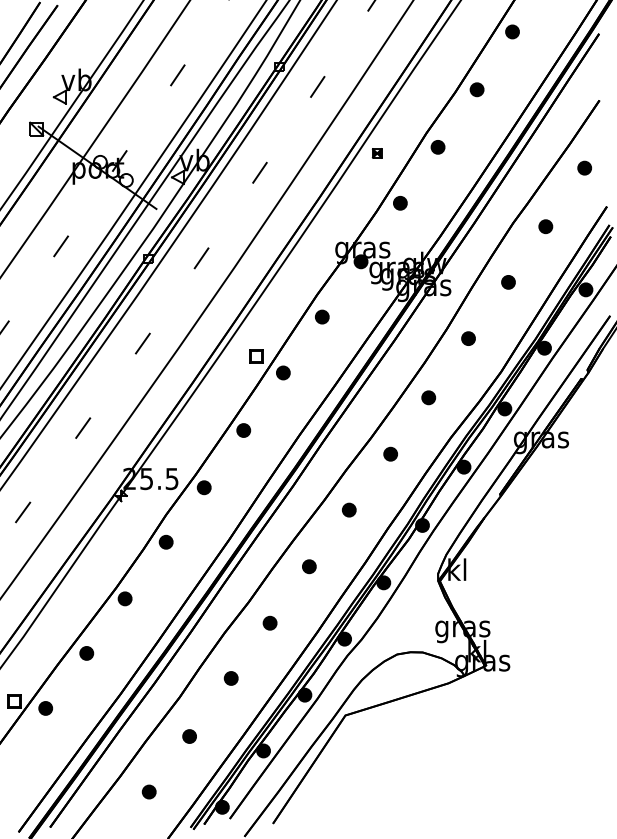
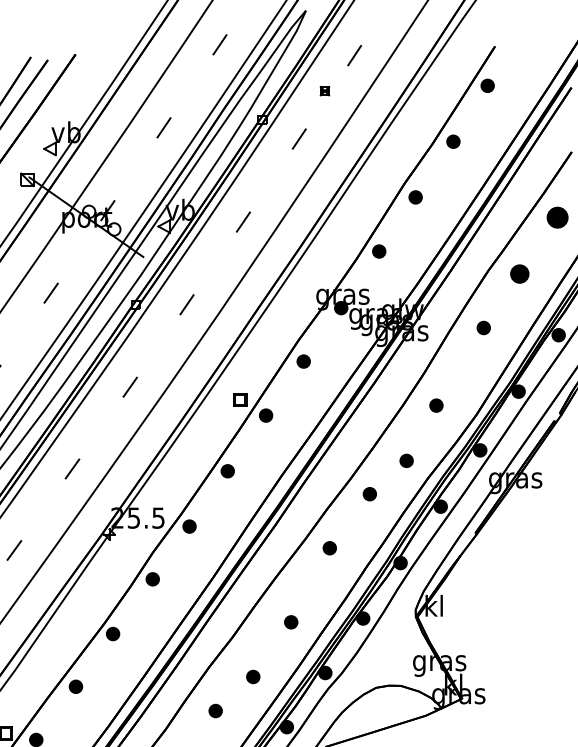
part: (376, 153) -> (324, 91), moved
part: (584, 167) -> (557, 216), size x1.6
part: (545, 226) -> (519, 273), size x1.4
part: (468, 338) -> (436, 405), moved
part: (428, 397) -> (406, 460), moved
part: (309, 566) -> (291, 622), moved
part: (269, 622) -> (252, 676), moved

